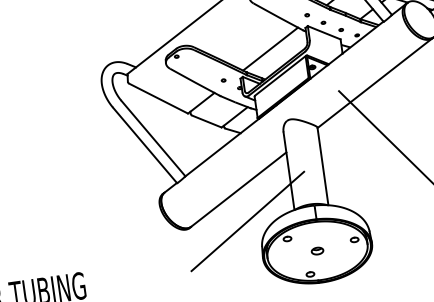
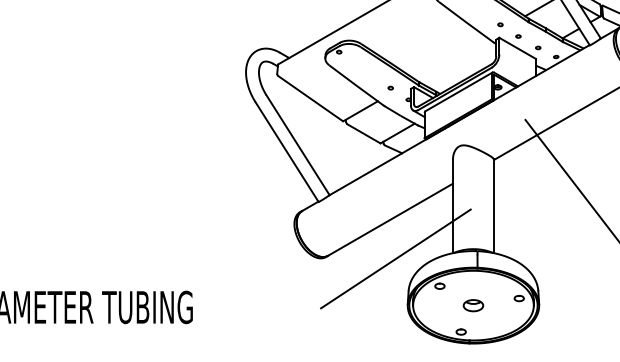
line: (270, 48) -> (451, 58), removed
part: (317, 251) -> (473, 305), size x1.4

